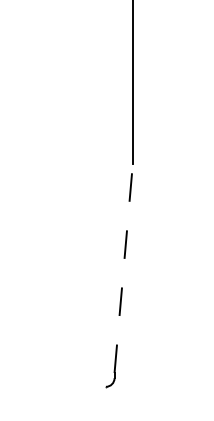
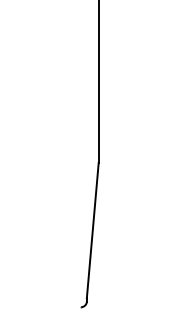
line: (123, 268) -> (92, 230), dashed -> solid

